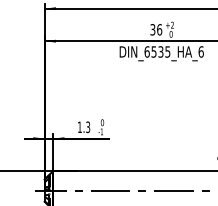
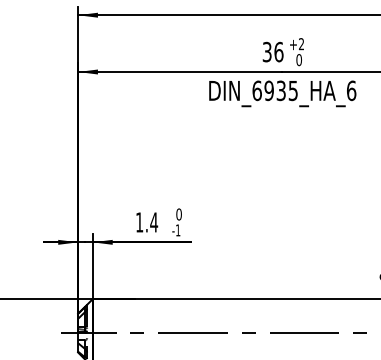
text: (153, 51) -> (268, 90), DIN_6535_HA_6 -> DIN_6935_HA_6
text: (87, 127) -> (152, 222), 1.3 -> 1.4

